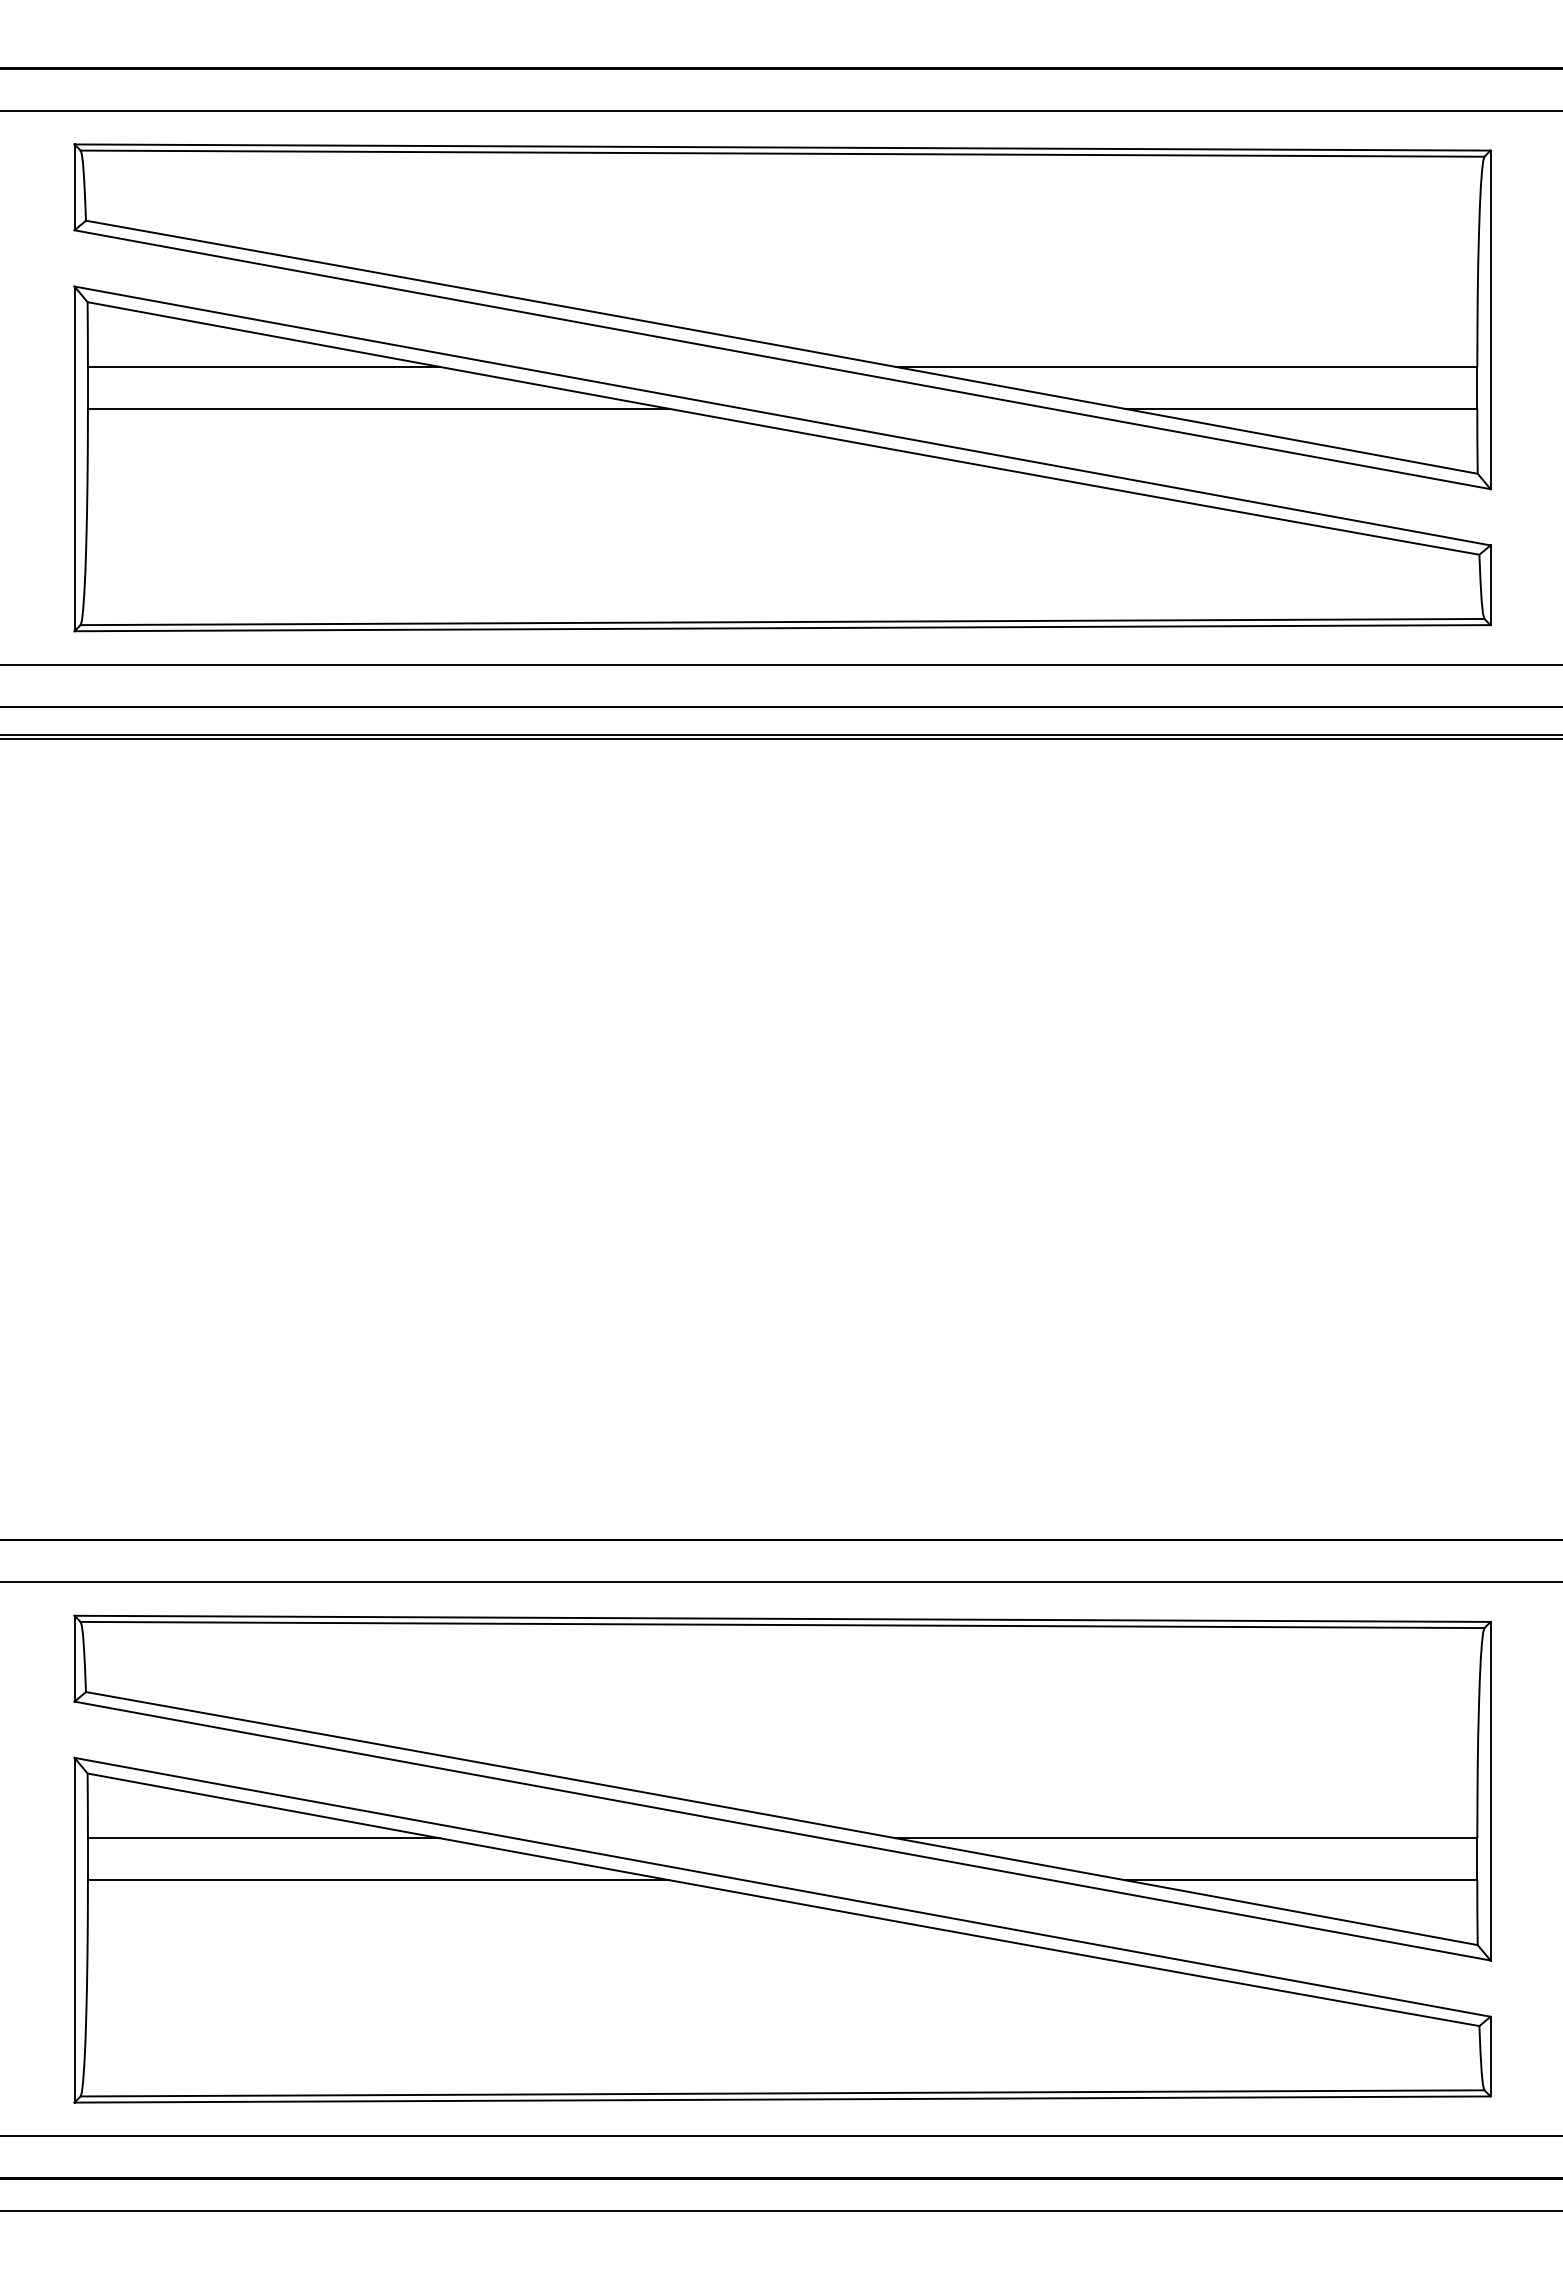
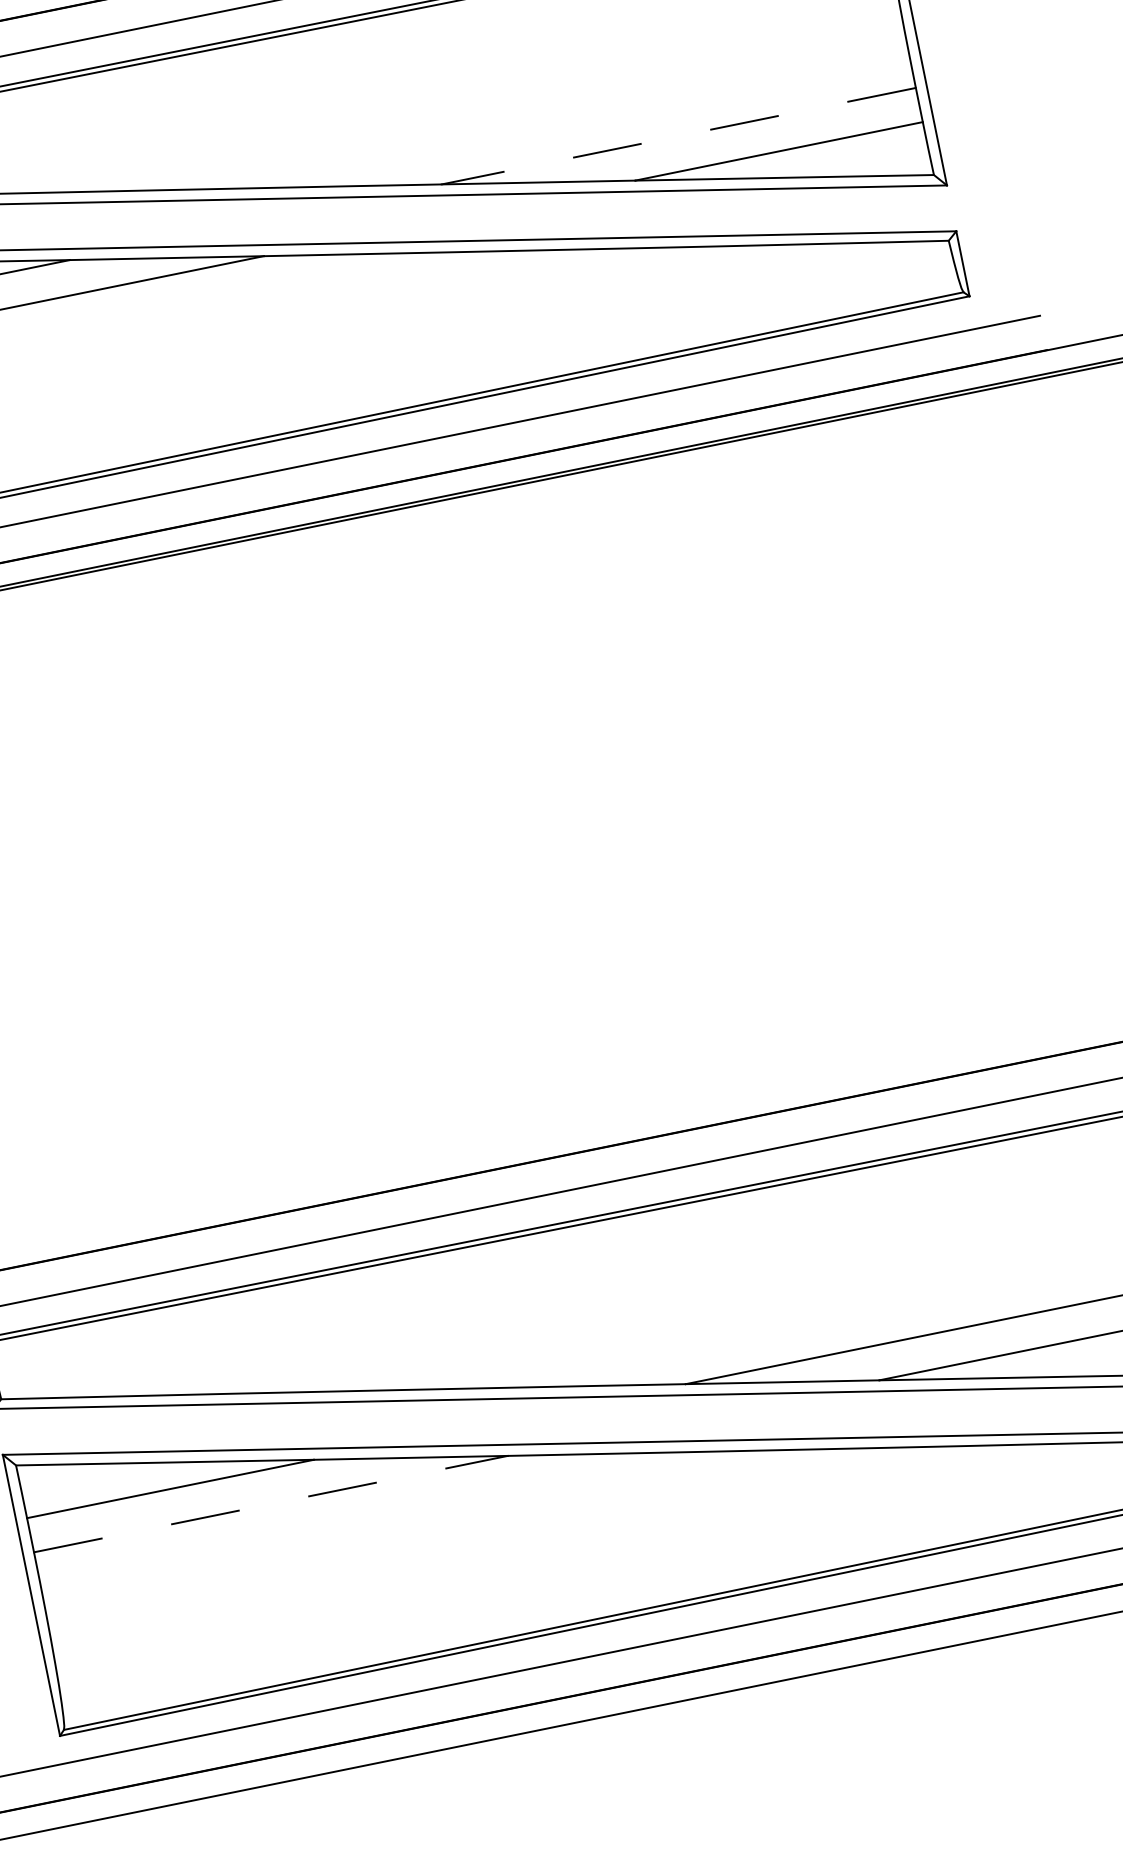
line: (1186, 366) -> (678, 135), solid -> dashed
line: (378, 1880) -> (271, 1504), solid -> dashed

